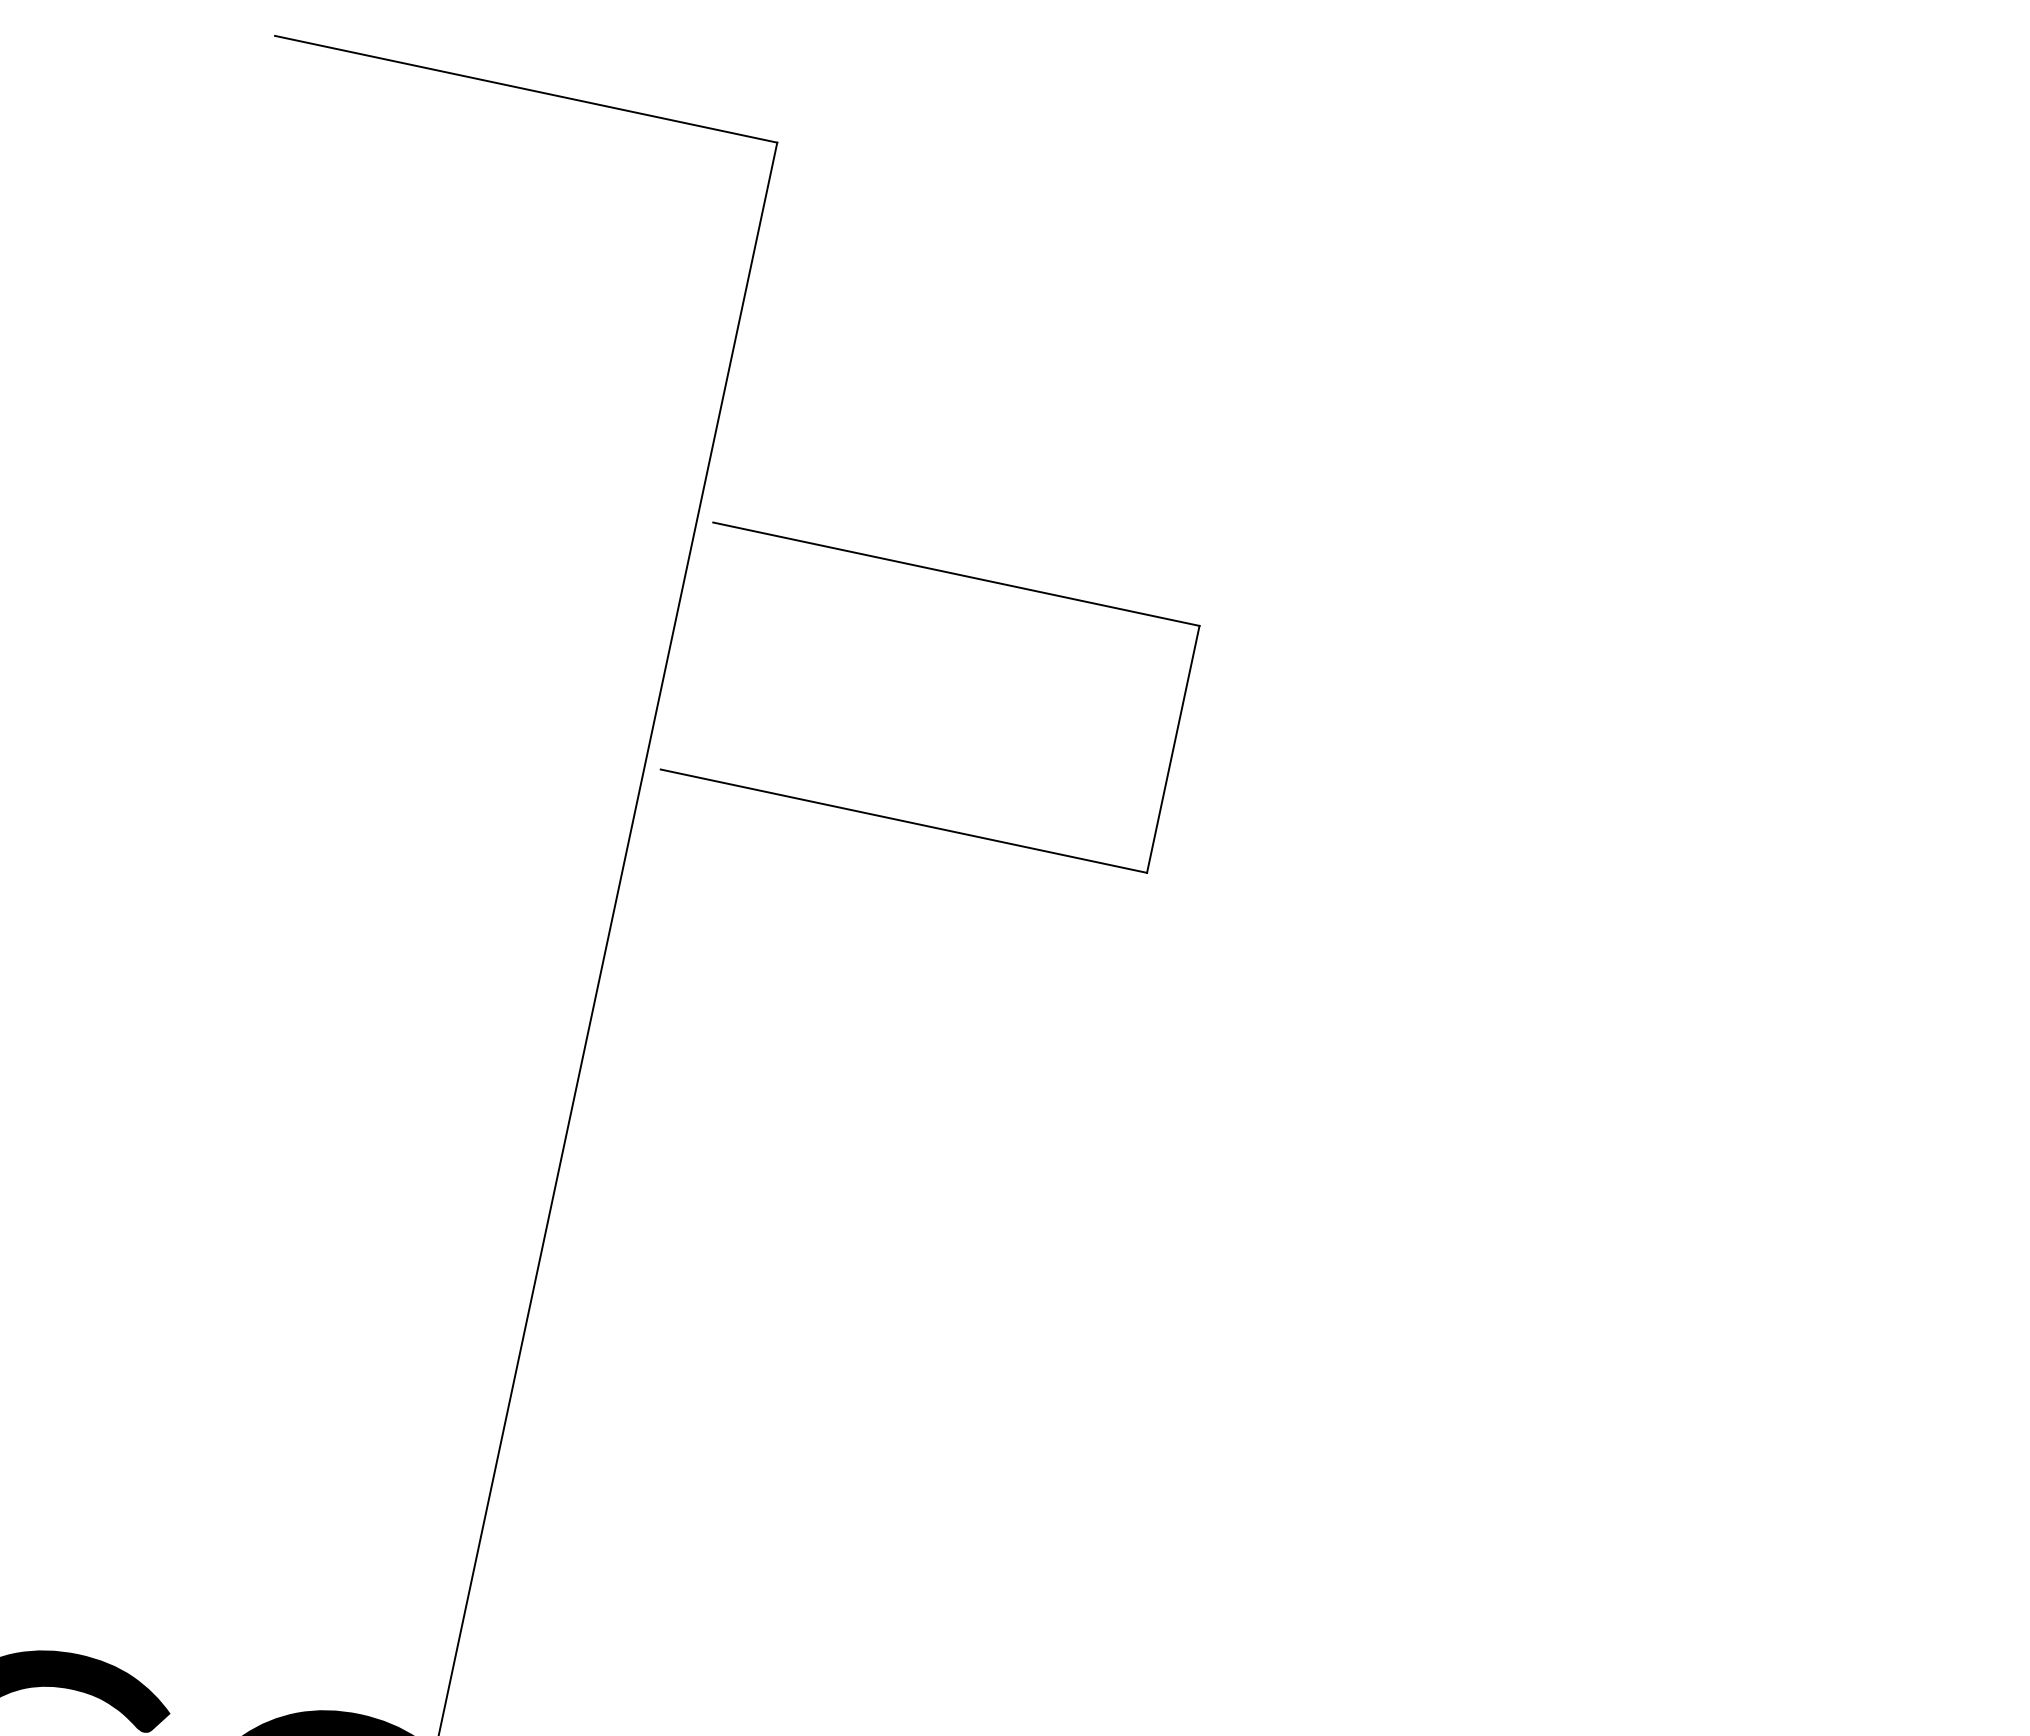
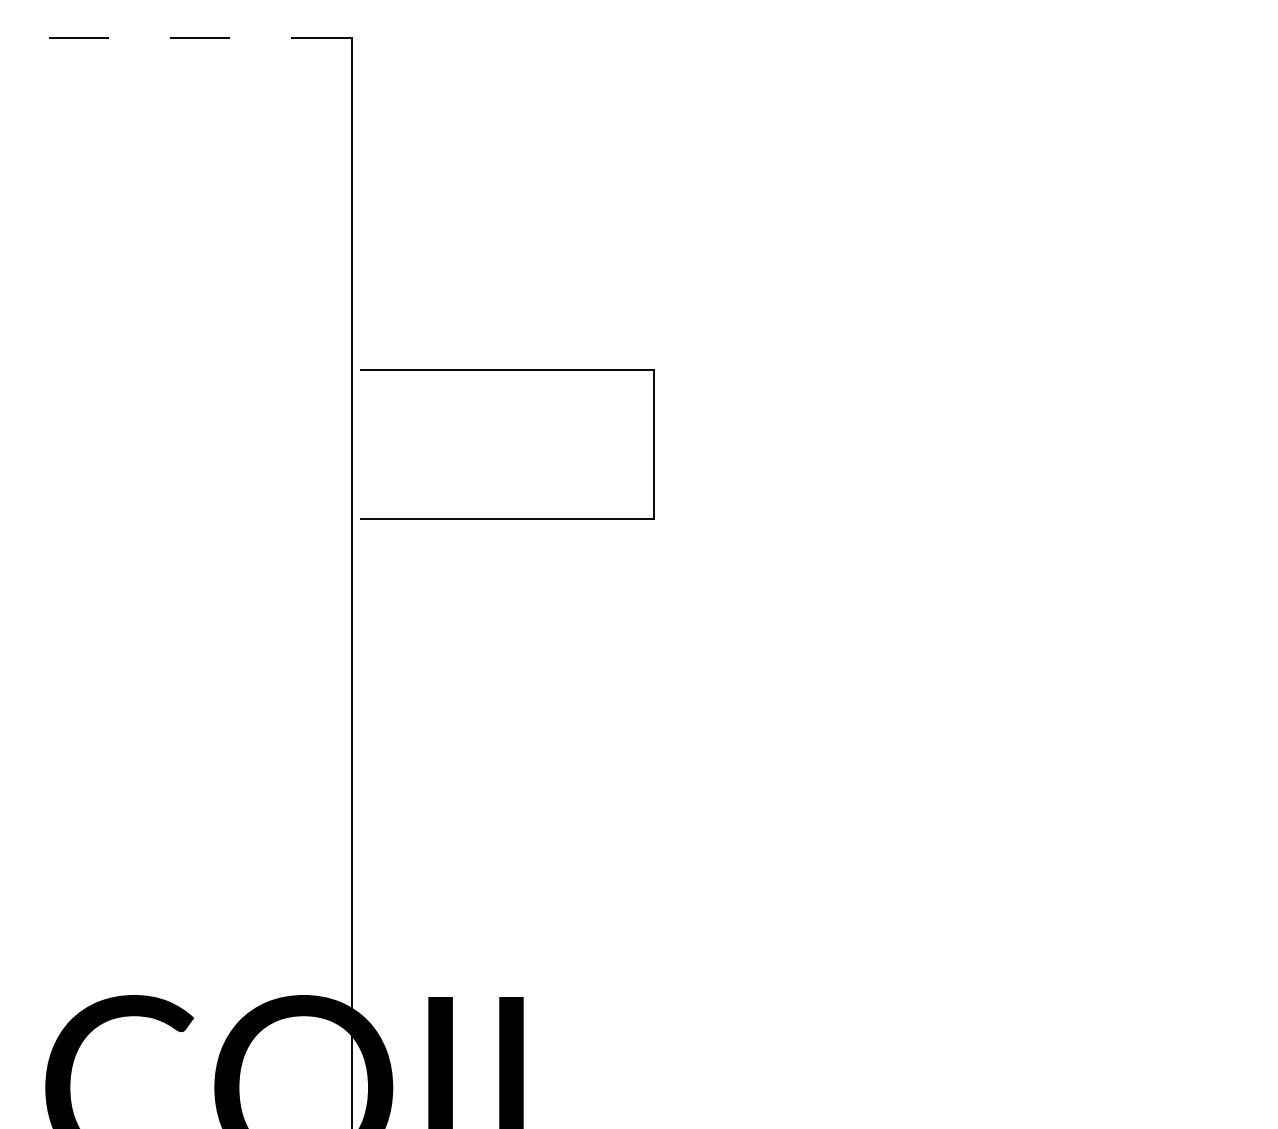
line: (526, 90) -> (200, 38), solid -> dashed
part: (955, 575) -> (507, 370), moved

